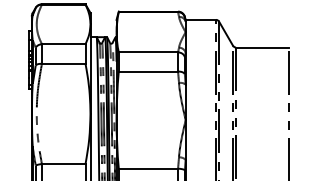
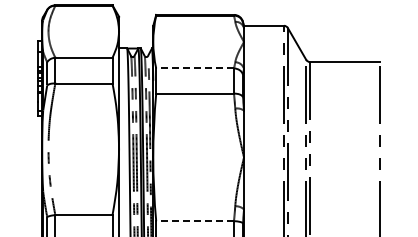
line: (148, 52) -> (195, 68), solid -> dashed
line: (148, 168) -> (195, 221), solid -> dashed

